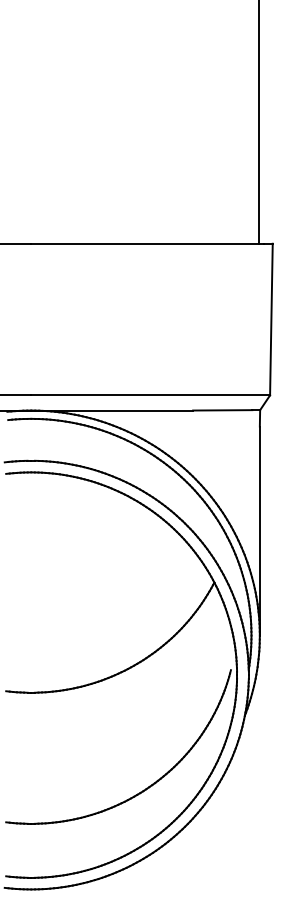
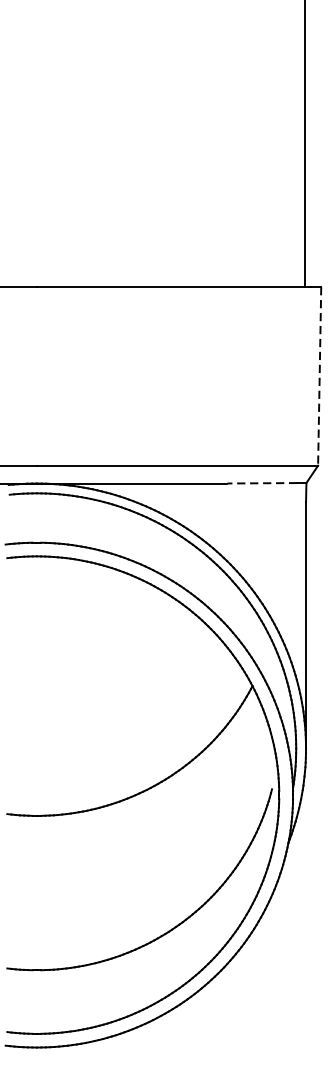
line: (271, 319) -> (319, 376), solid -> dashed
line: (222, 410) -> (262, 483), solid -> dashed

